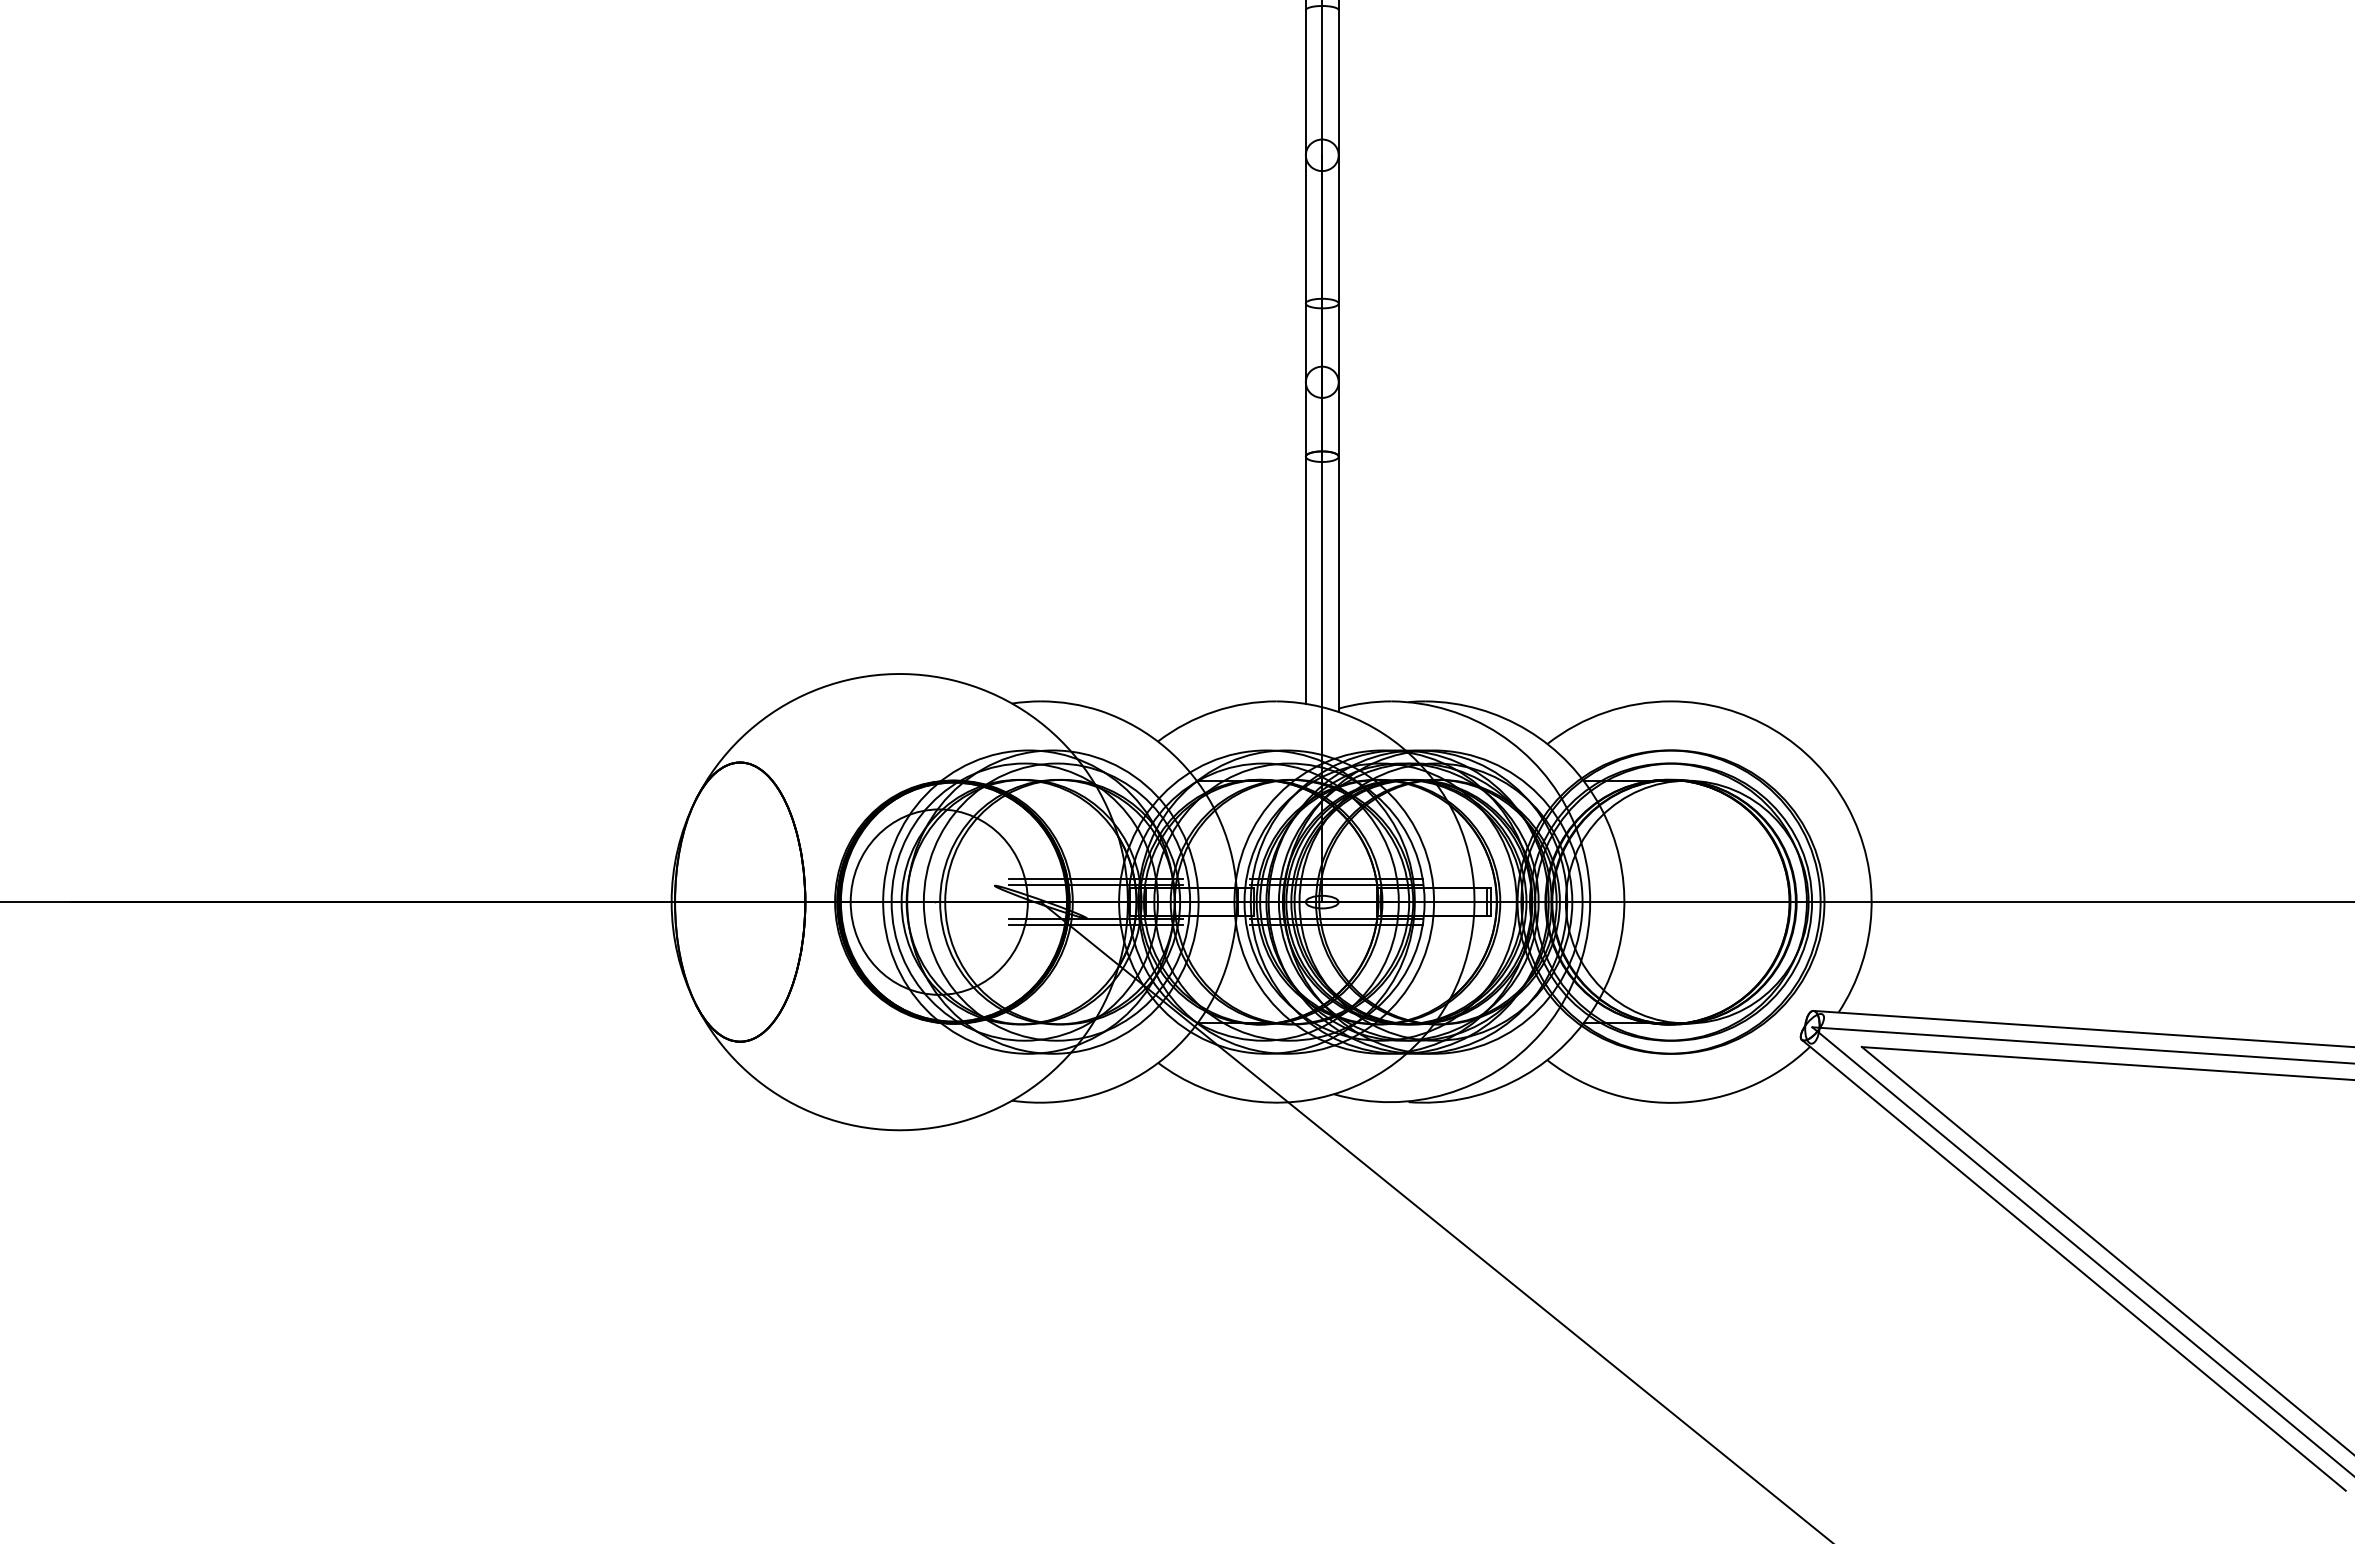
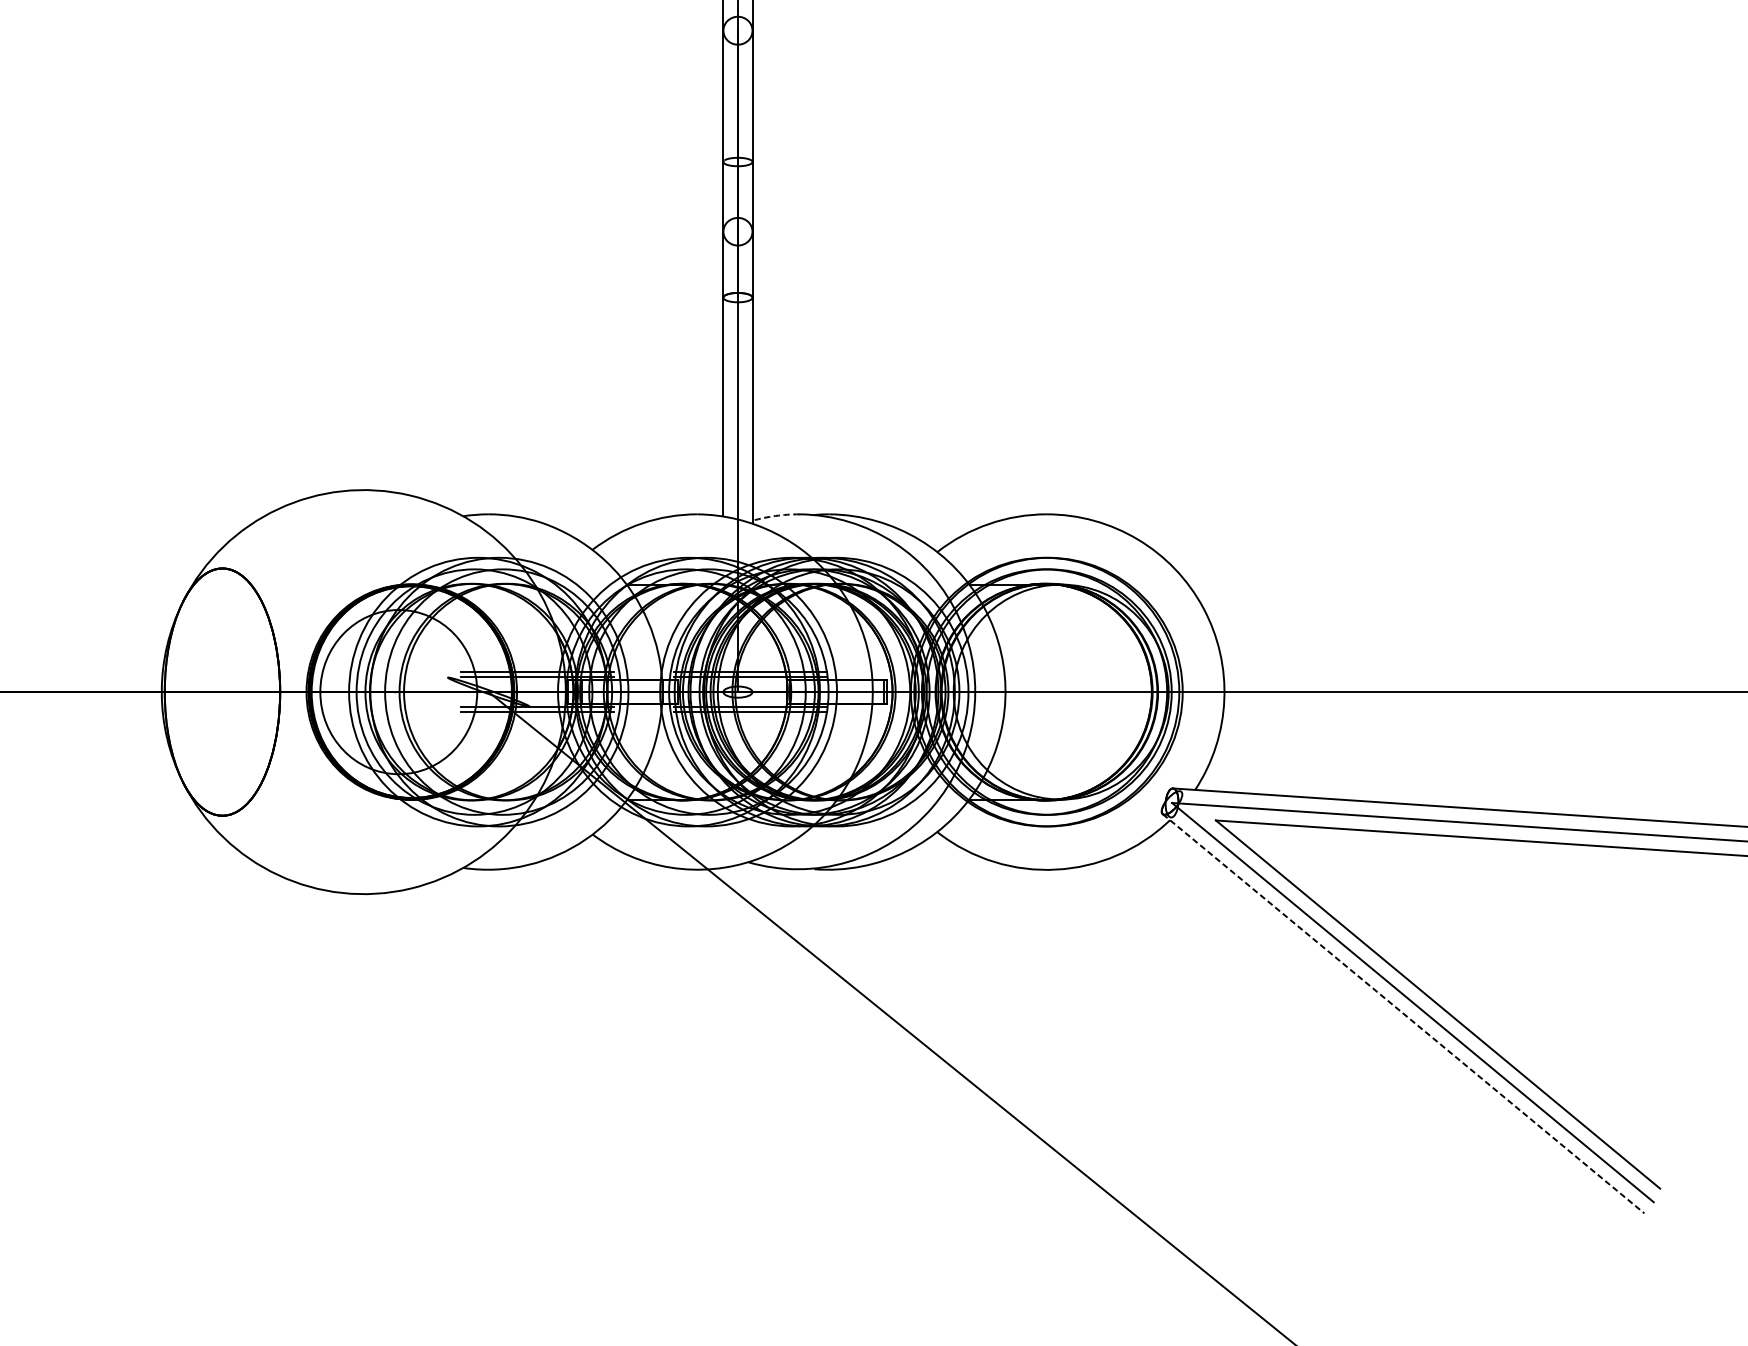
line: (1364, 703) -> (775, 516), solid -> dashed
line: (2074, 1265) -> (1404, 1013), solid -> dashed

